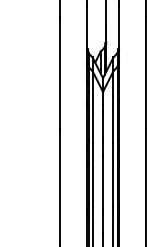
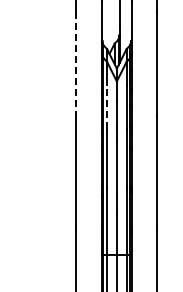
line: (59, 73) -> (76, 64), solid -> dashed
line: (93, 119) -> (107, 107), solid -> dashed

